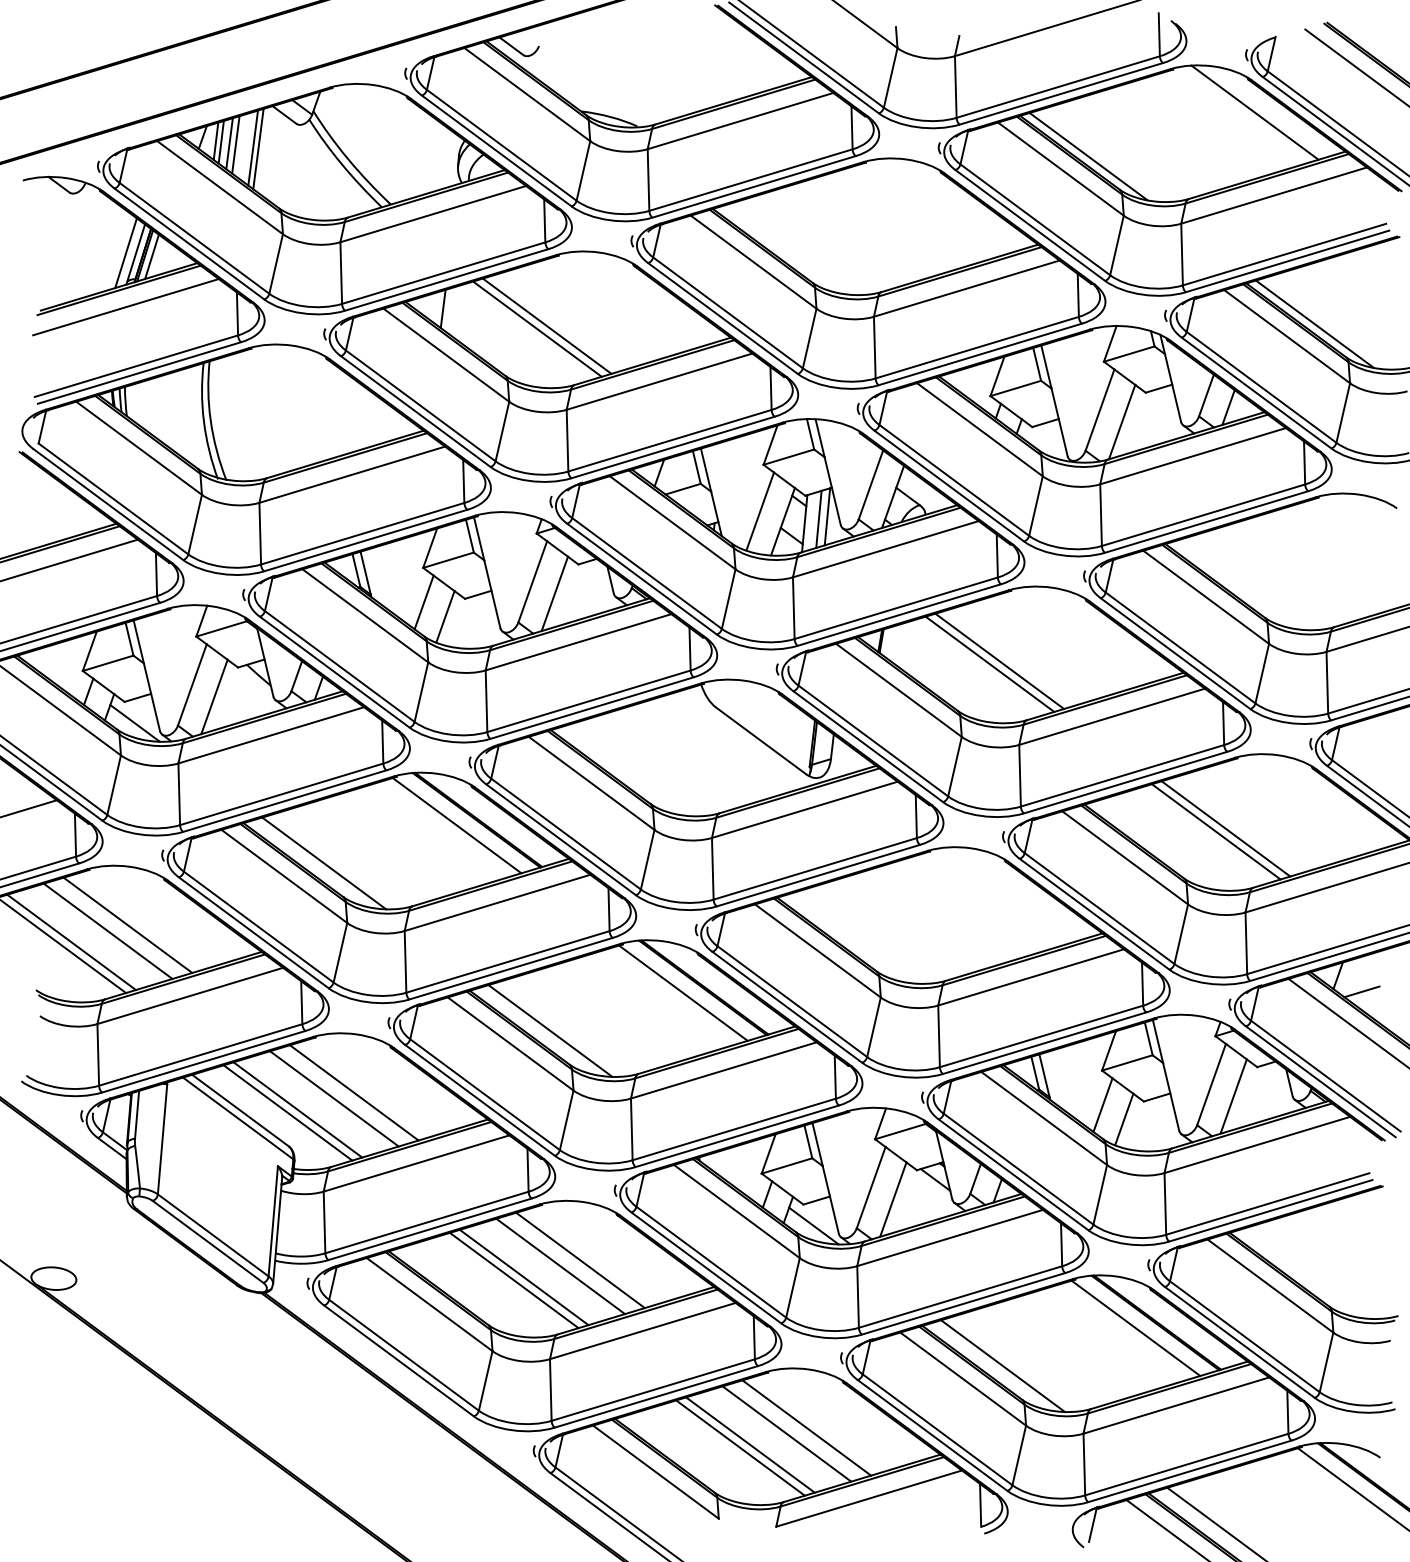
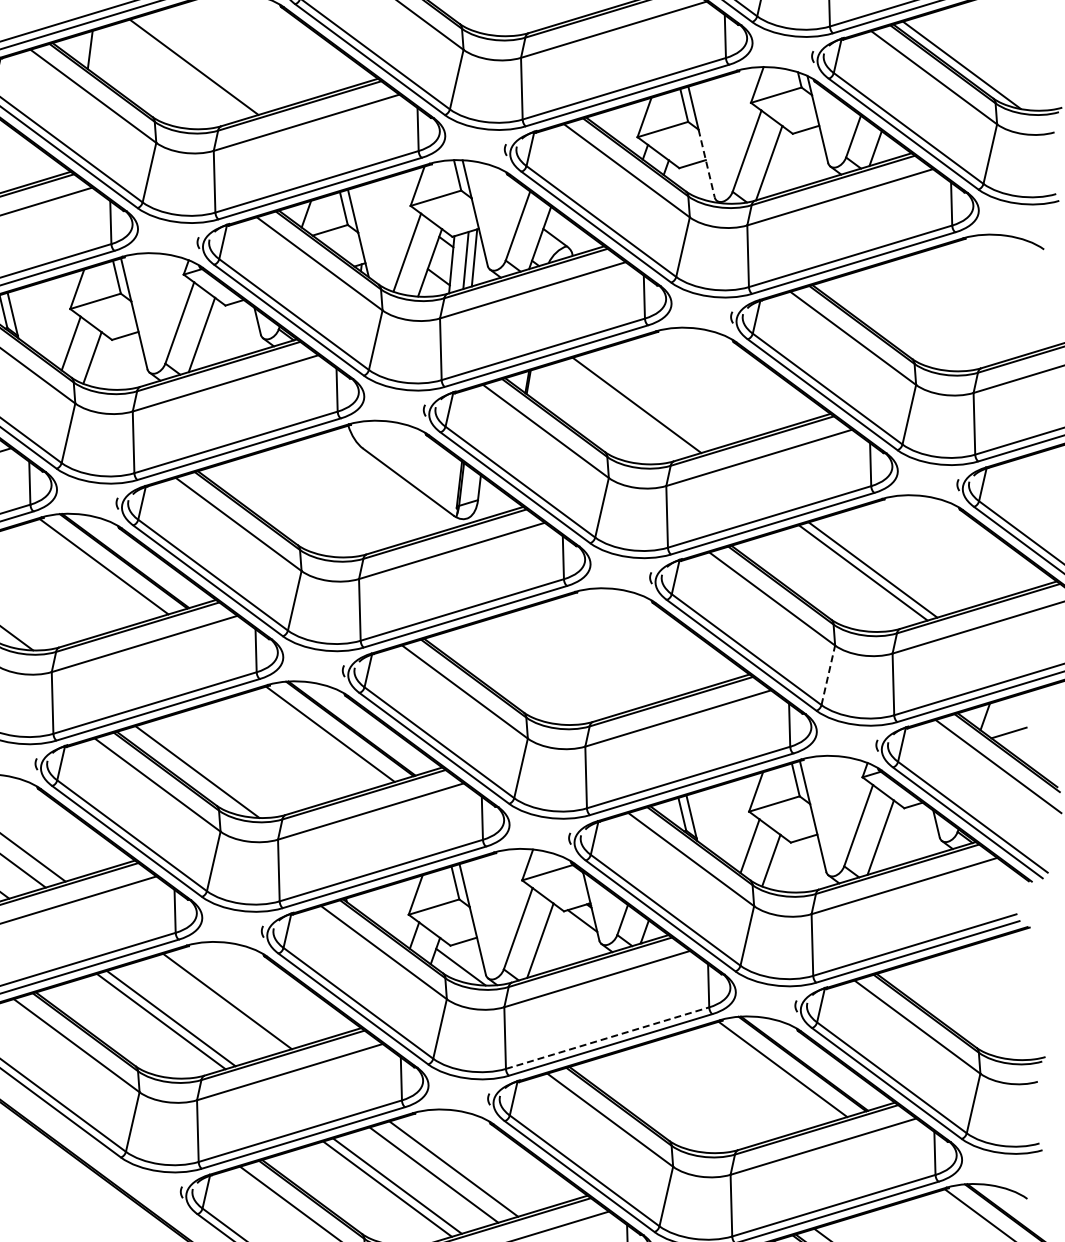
line: (537, 328) -> (184, 69), removed
line: (1059, 422) -> (706, 163), solid -> dashed
line: (999, 660) -> (646, 401), removed
line: (1181, 934) -> (828, 675), solid -> dashed
line: (560, 1266) -> (207, 1007), removed
line: (961, 1296) -> (608, 1037), solid -> dashed
line: (1002, 1365) -> (649, 1106), removed

